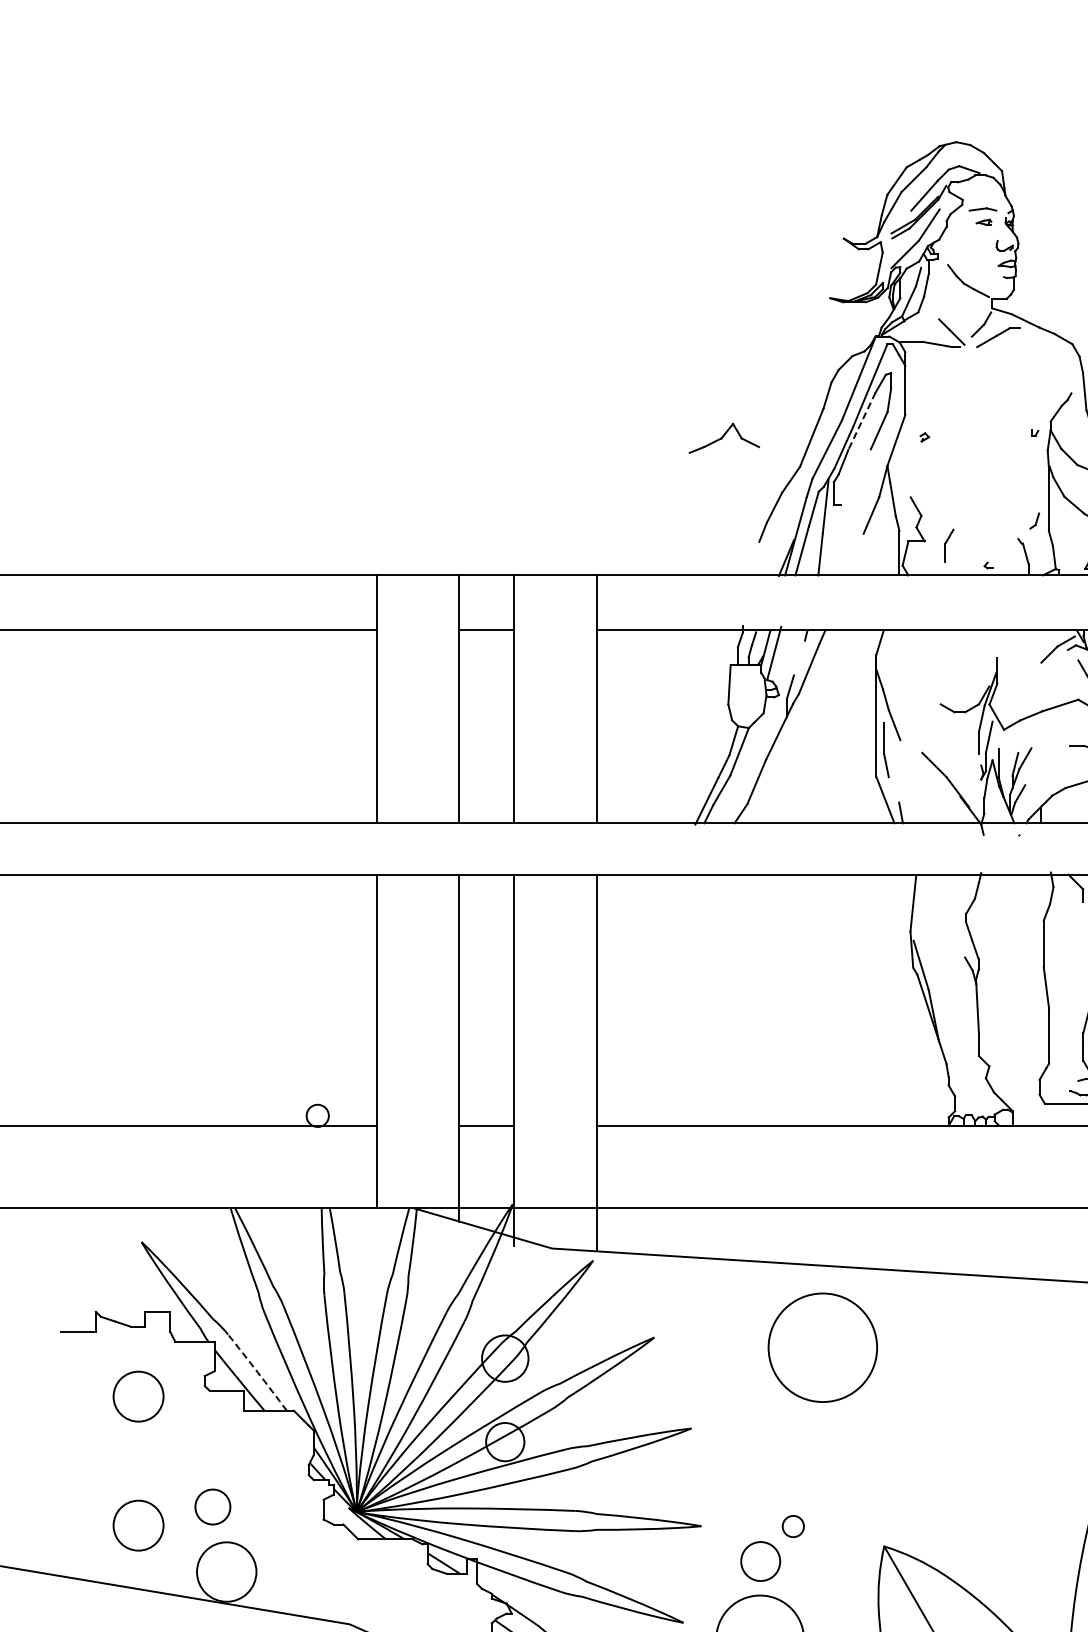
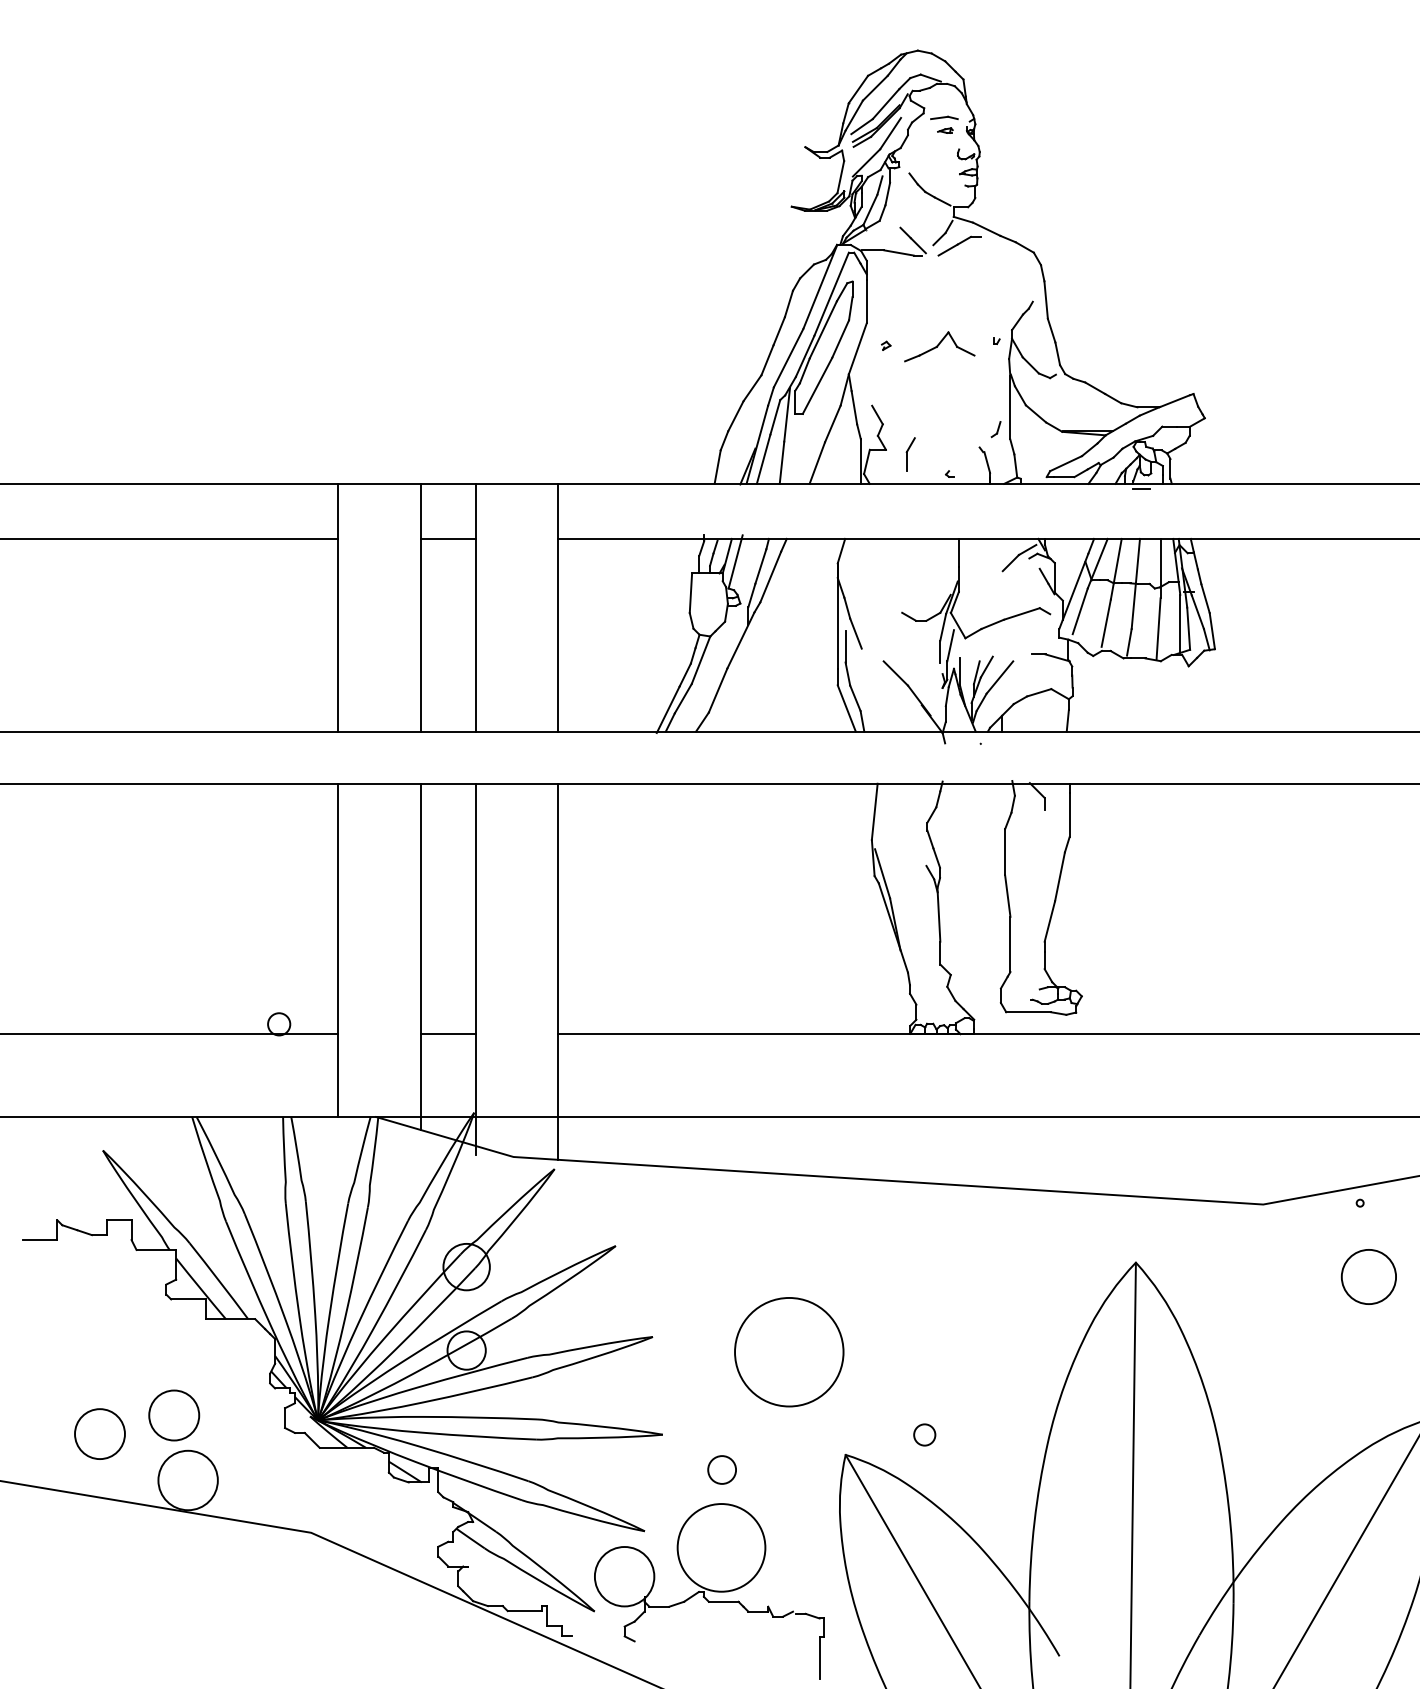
line: (900, 218) -> (861, 126), added
line: (862, 421) -> (823, 329), dashed -> solid
part: (724, 438) -> (939, 346), moved
line: (856, 477) -> (817, 385), added
line: (856, 554) -> (817, 462), added
line: (756, 558) -> (717, 466), added
line: (997, 644) -> (958, 552), added
line: (799, 658) -> (760, 566), added
line: (1038, 769) -> (999, 677), added
line: (894, 790) -> (855, 698), added
circle: (823, 1348) -> (789, 1352), moved
line: (258, 1372) -> (219, 1280), dashed -> solid
circle: (138, 1396) -> (99, 1304), removed
circle: (213, 1507) -> (174, 1415), size x1.43
circle: (793, 1526) -> (924, 1434), moved
circle: (761, 1561) -> (722, 1469), size x0.71

